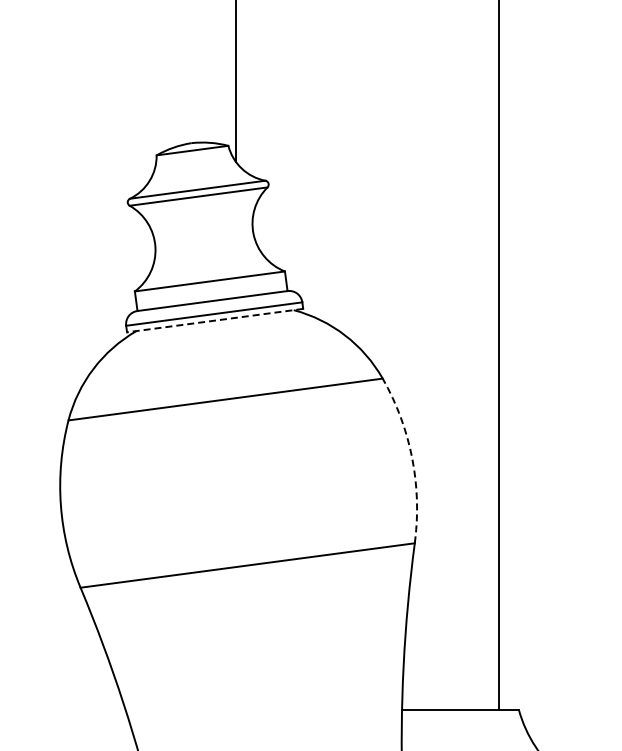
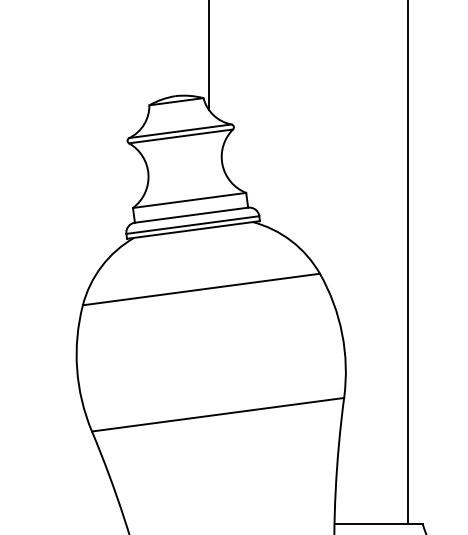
line: (215, 320) -> (193, 229), dashed -> solid
arc: (412, 458) -> (342, 334), dashed -> solid

